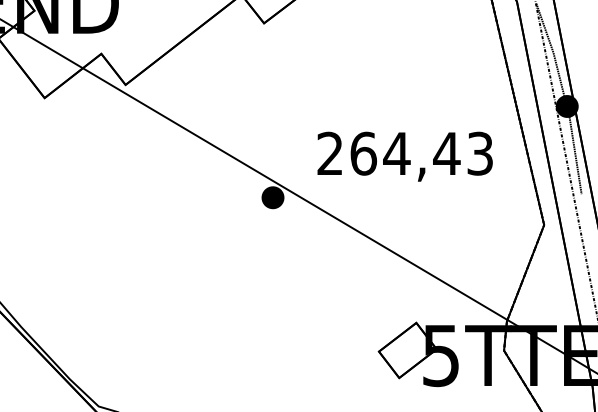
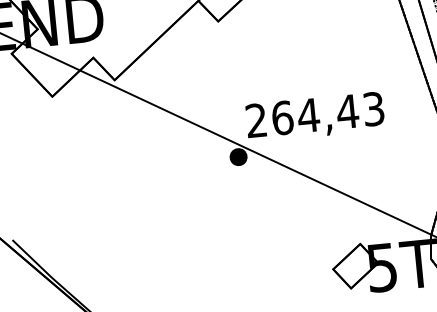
text: (404, 156) -> (314, 117), moved

